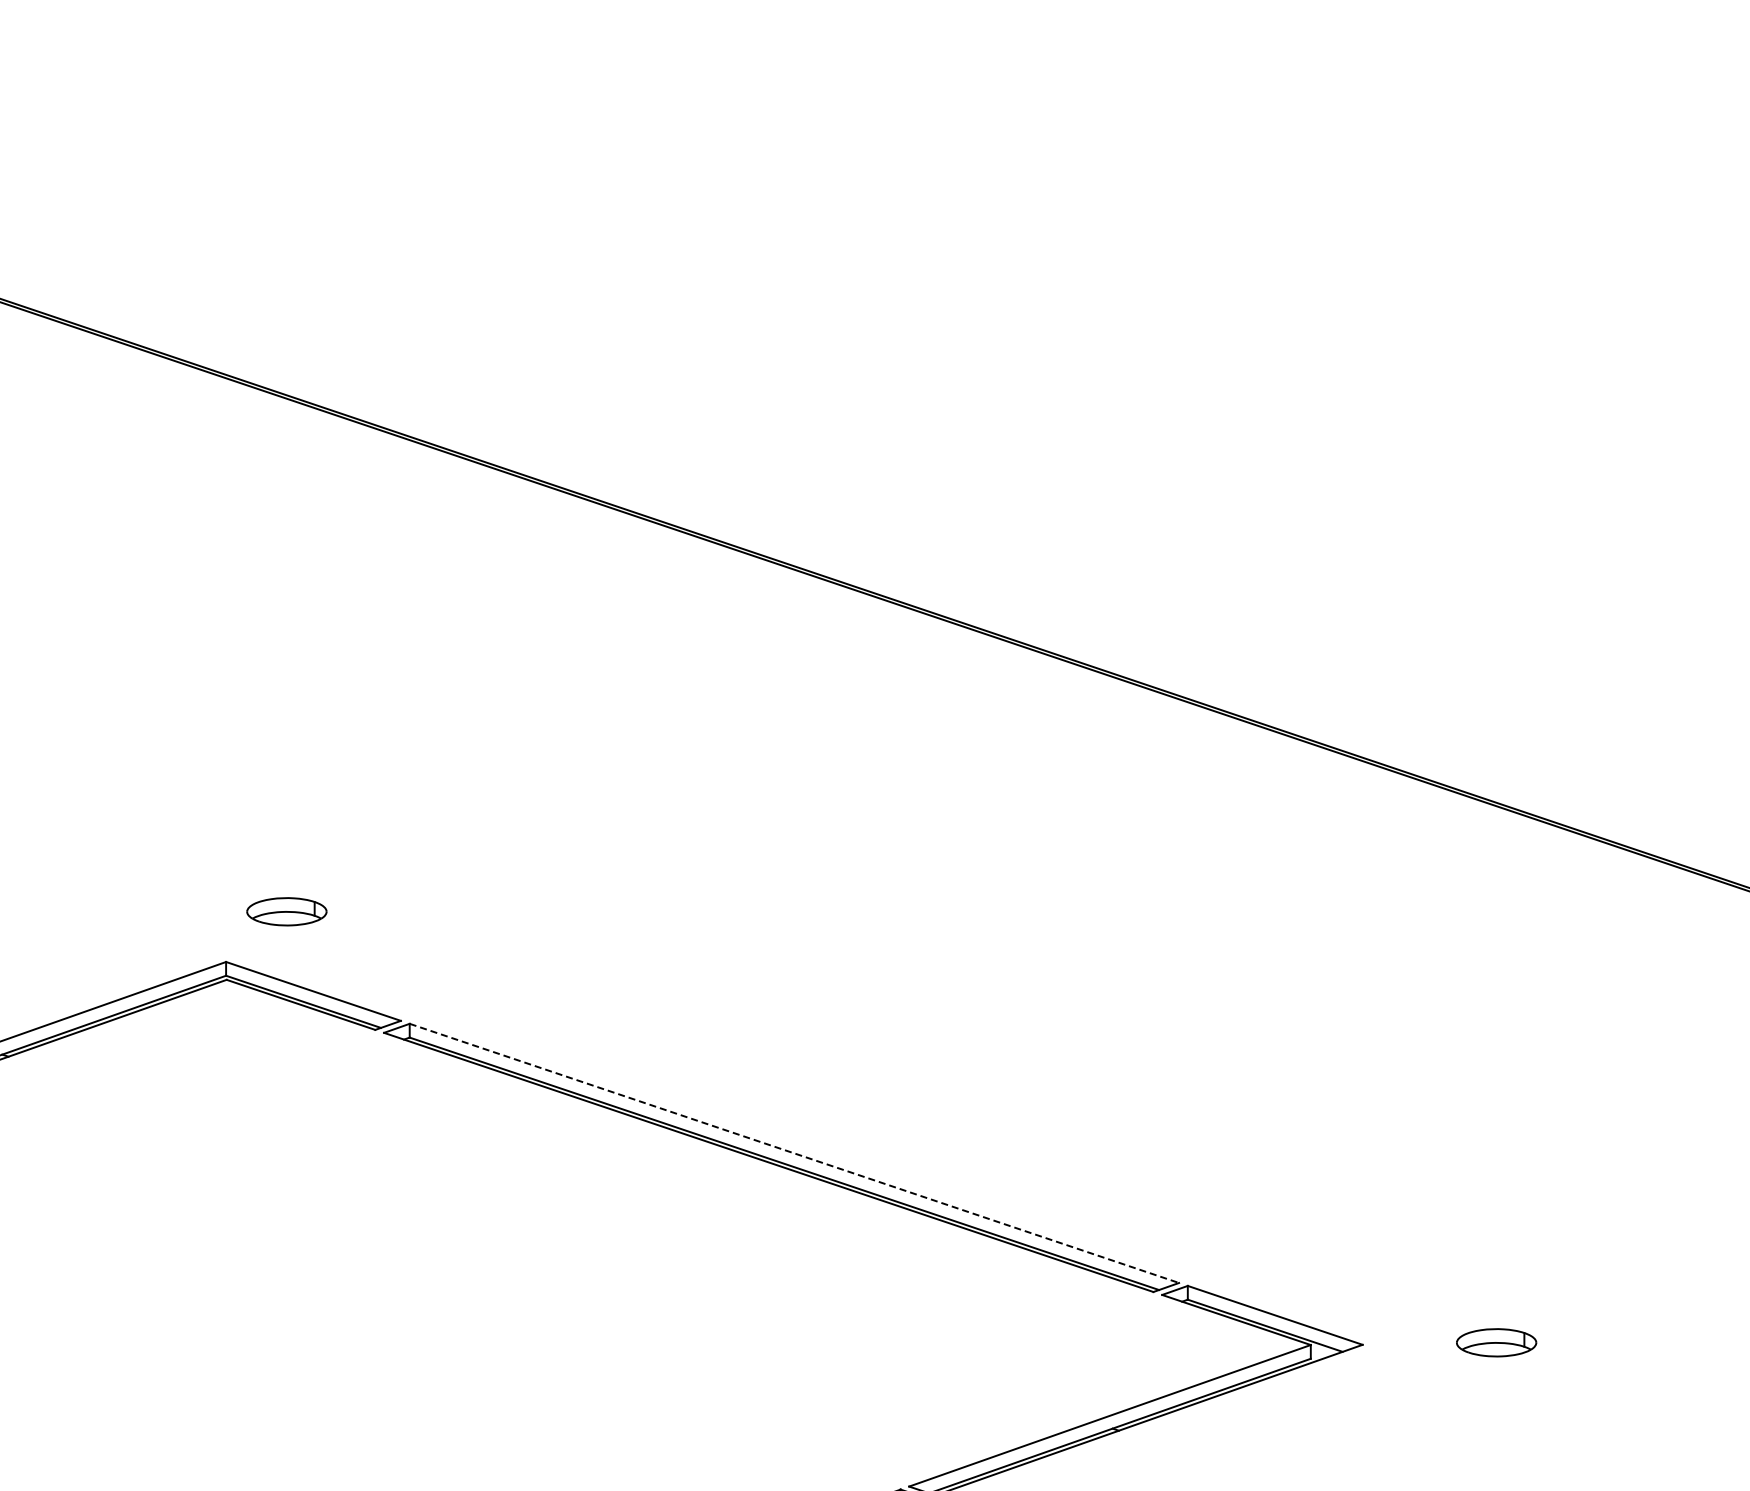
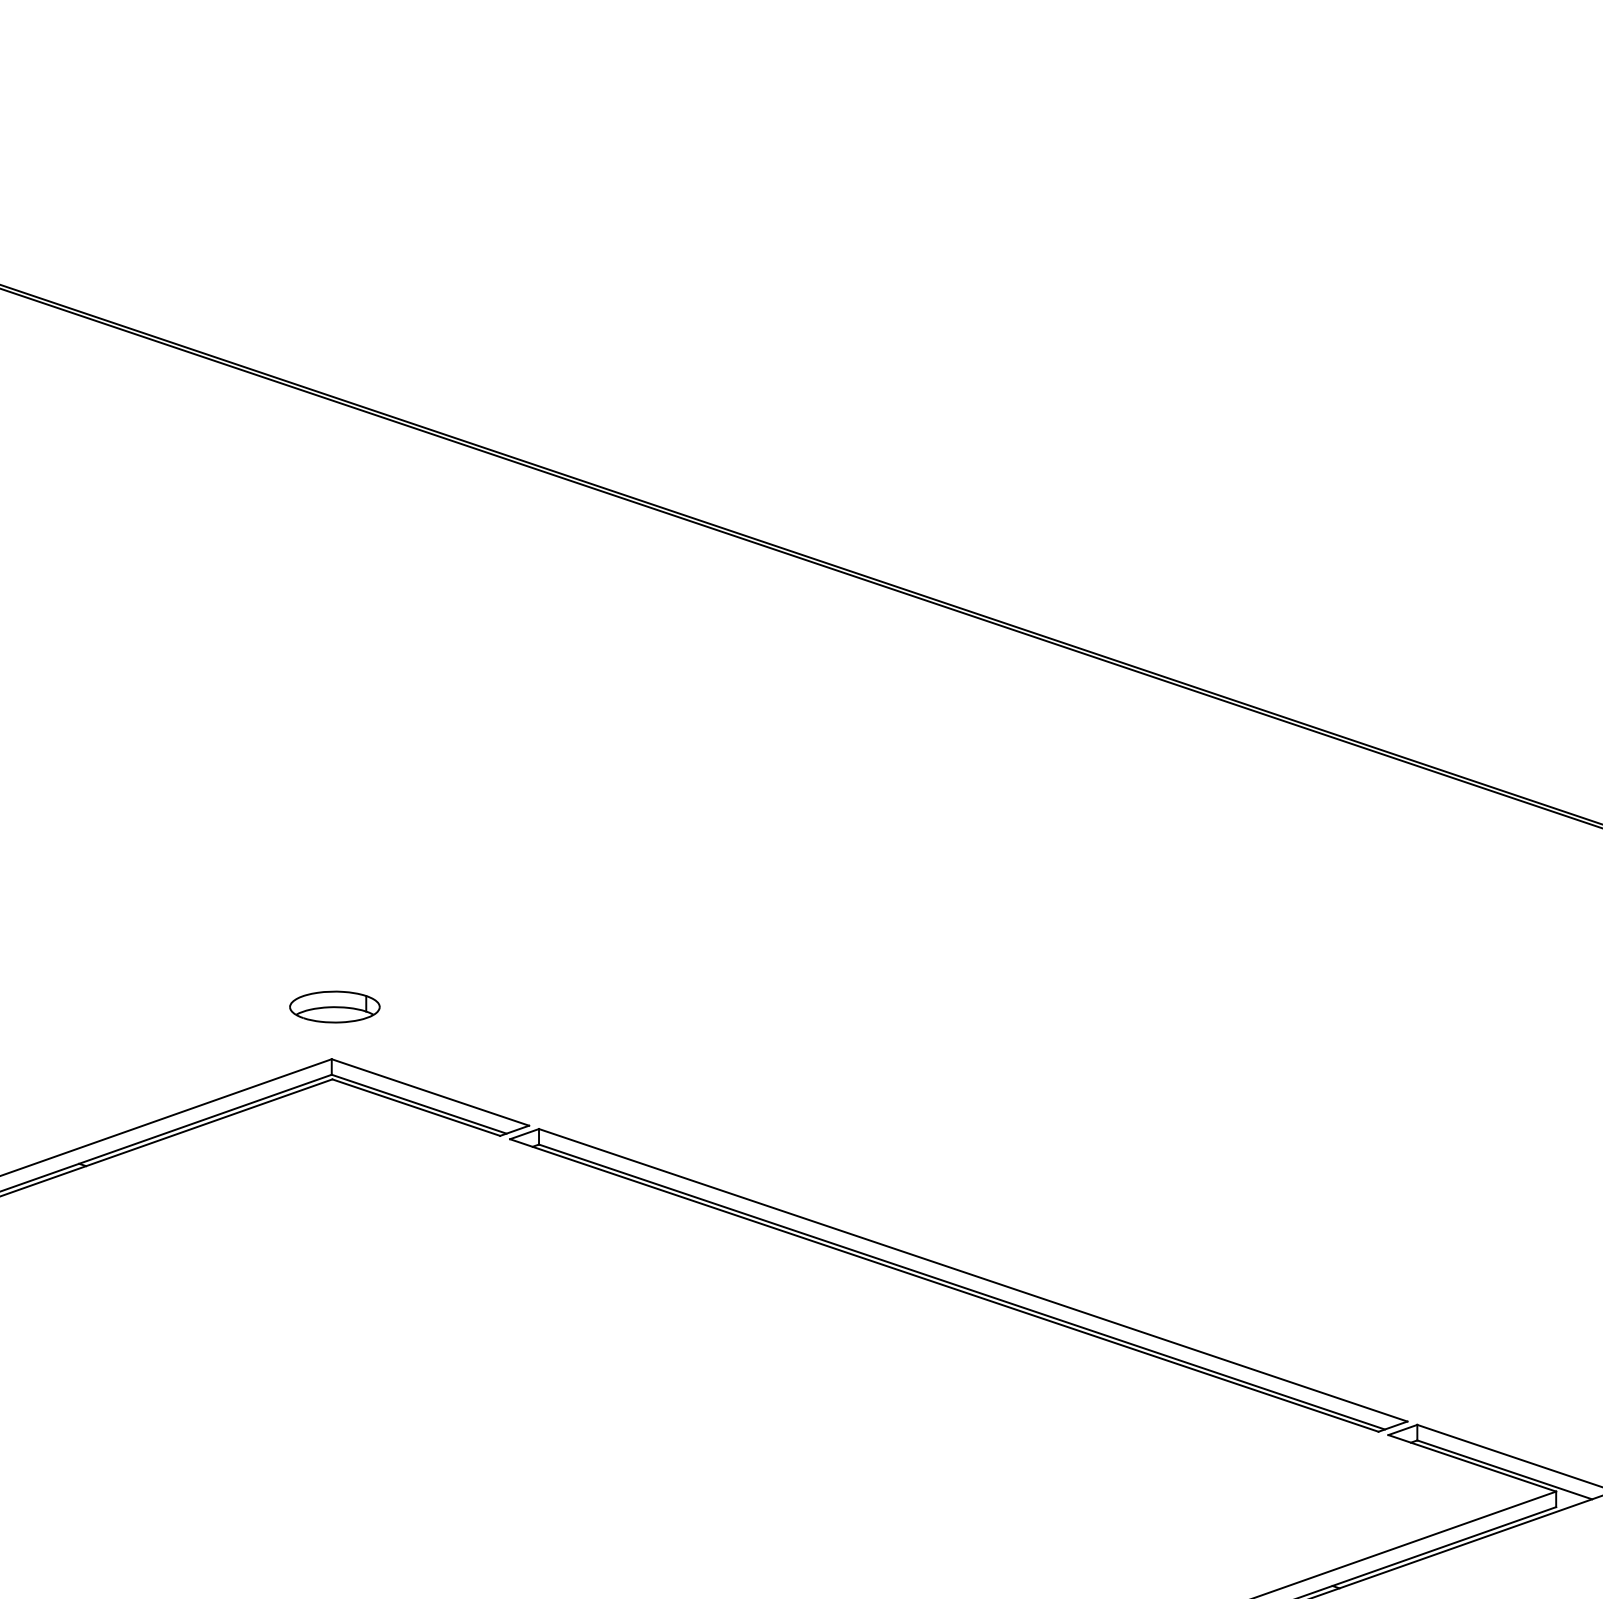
part: (286, 911) -> (334, 1006), moved
line: (794, 1153) -> (973, 1275), dashed -> solid

